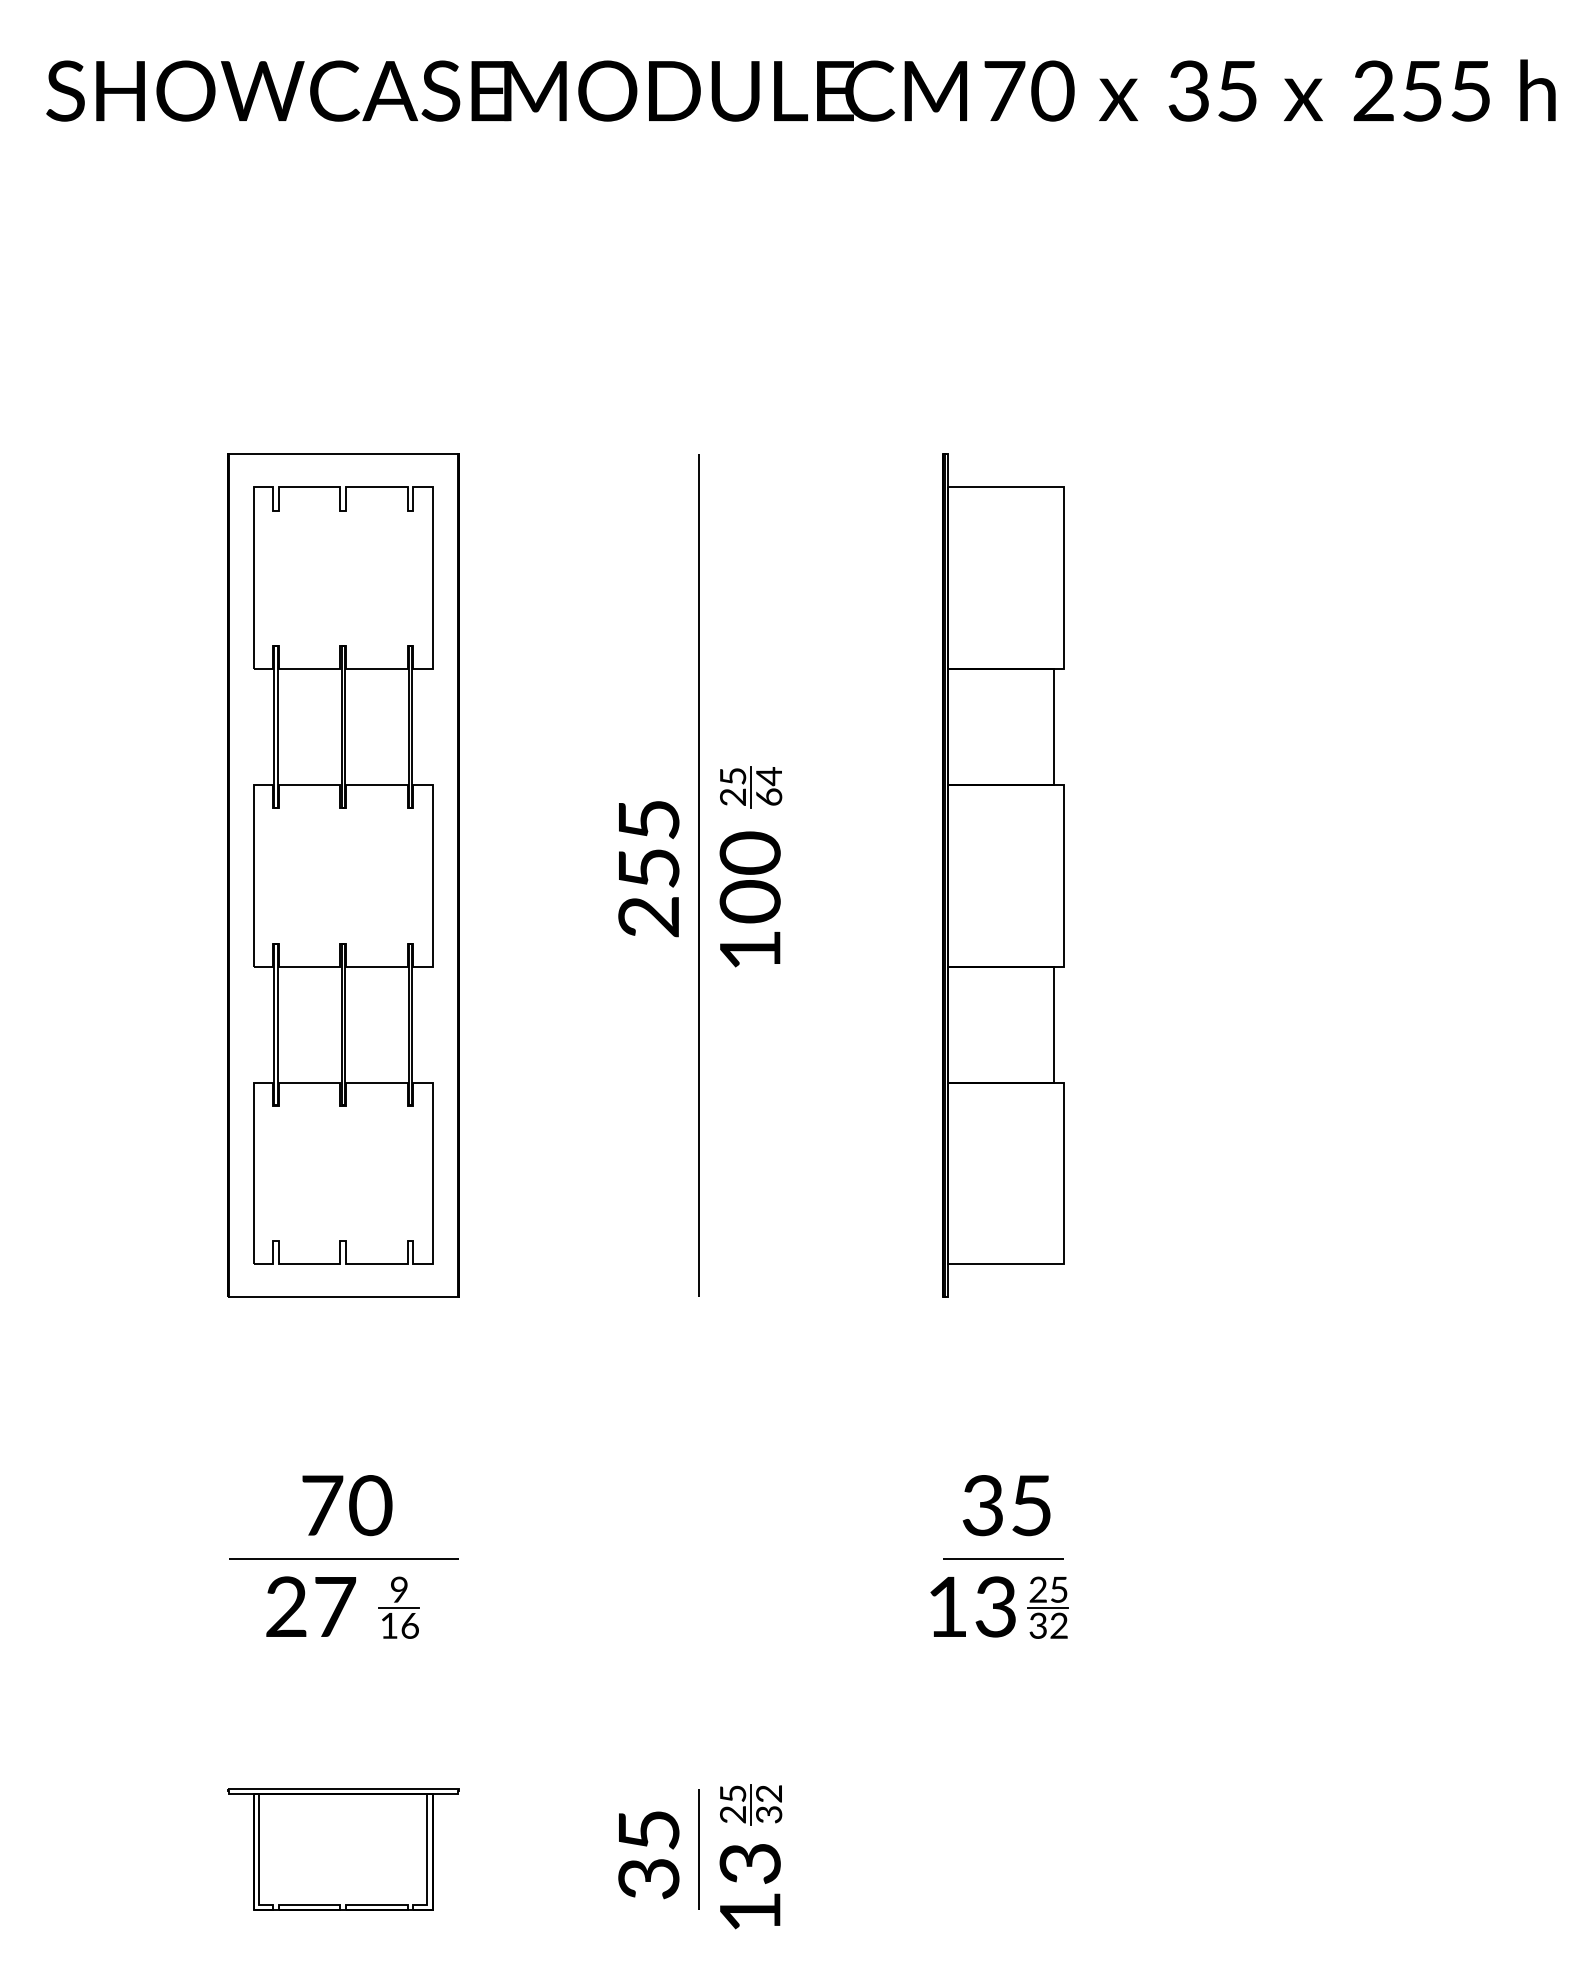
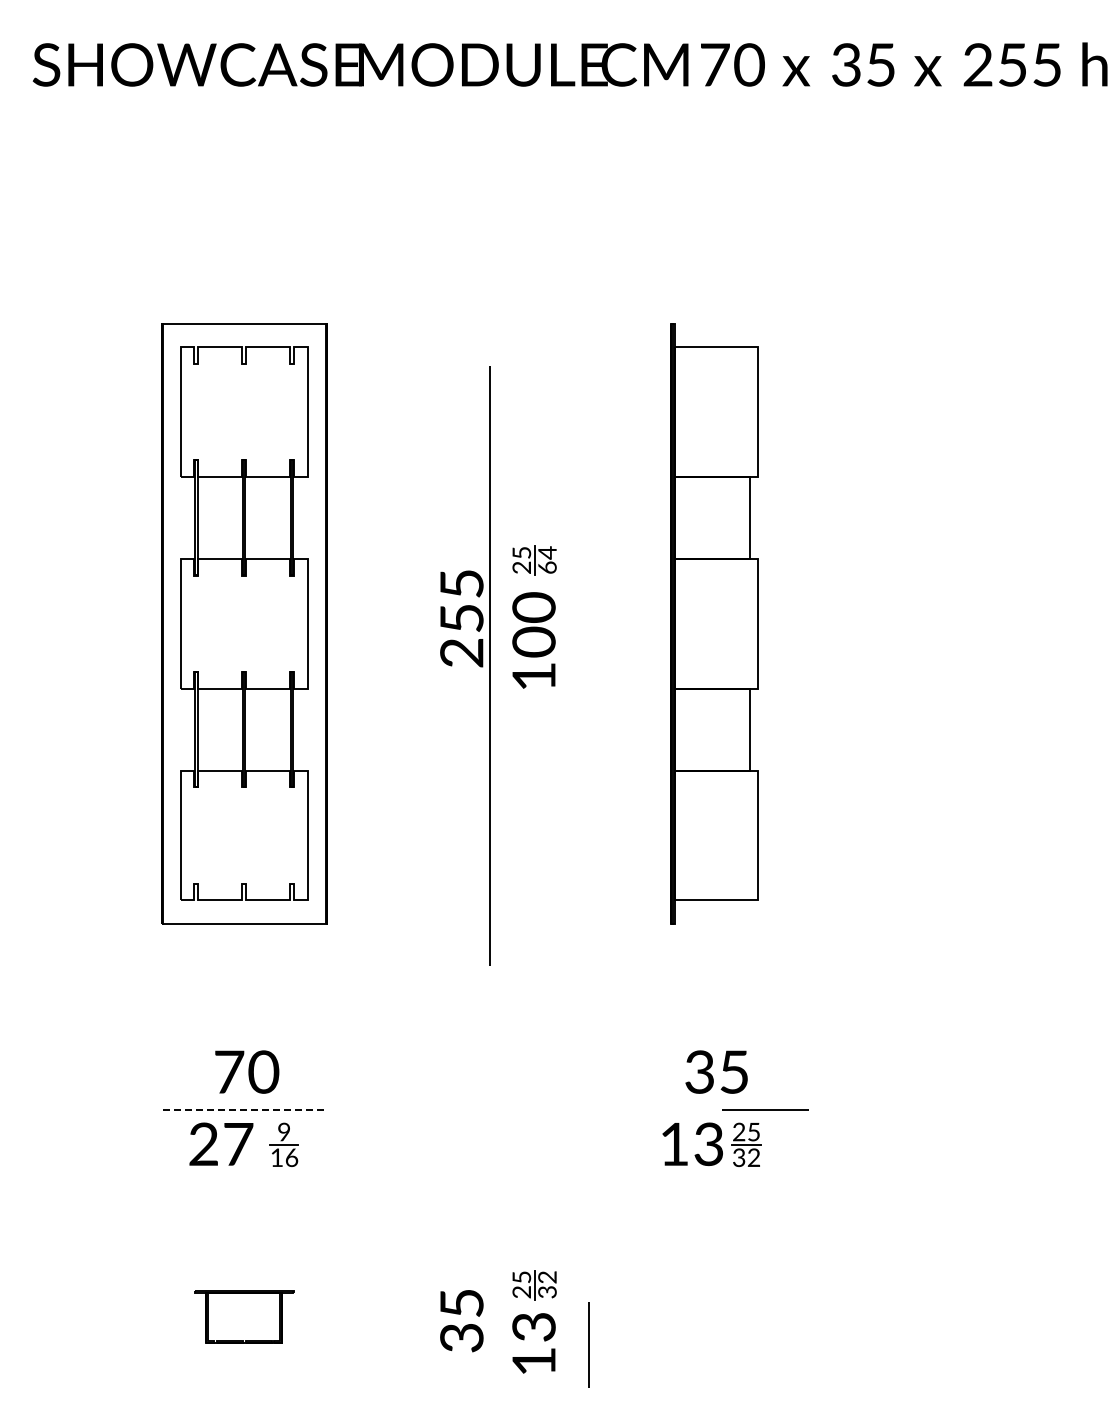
line: (698, 875) -> (489, 665), moved
line: (1003, 1558) -> (765, 1109), moved
line: (345, 1559) -> (245, 1110), solid -> dashed
part: (343, 1848) -> (244, 1316), size x0.6
line: (698, 1848) -> (588, 1344), moved

